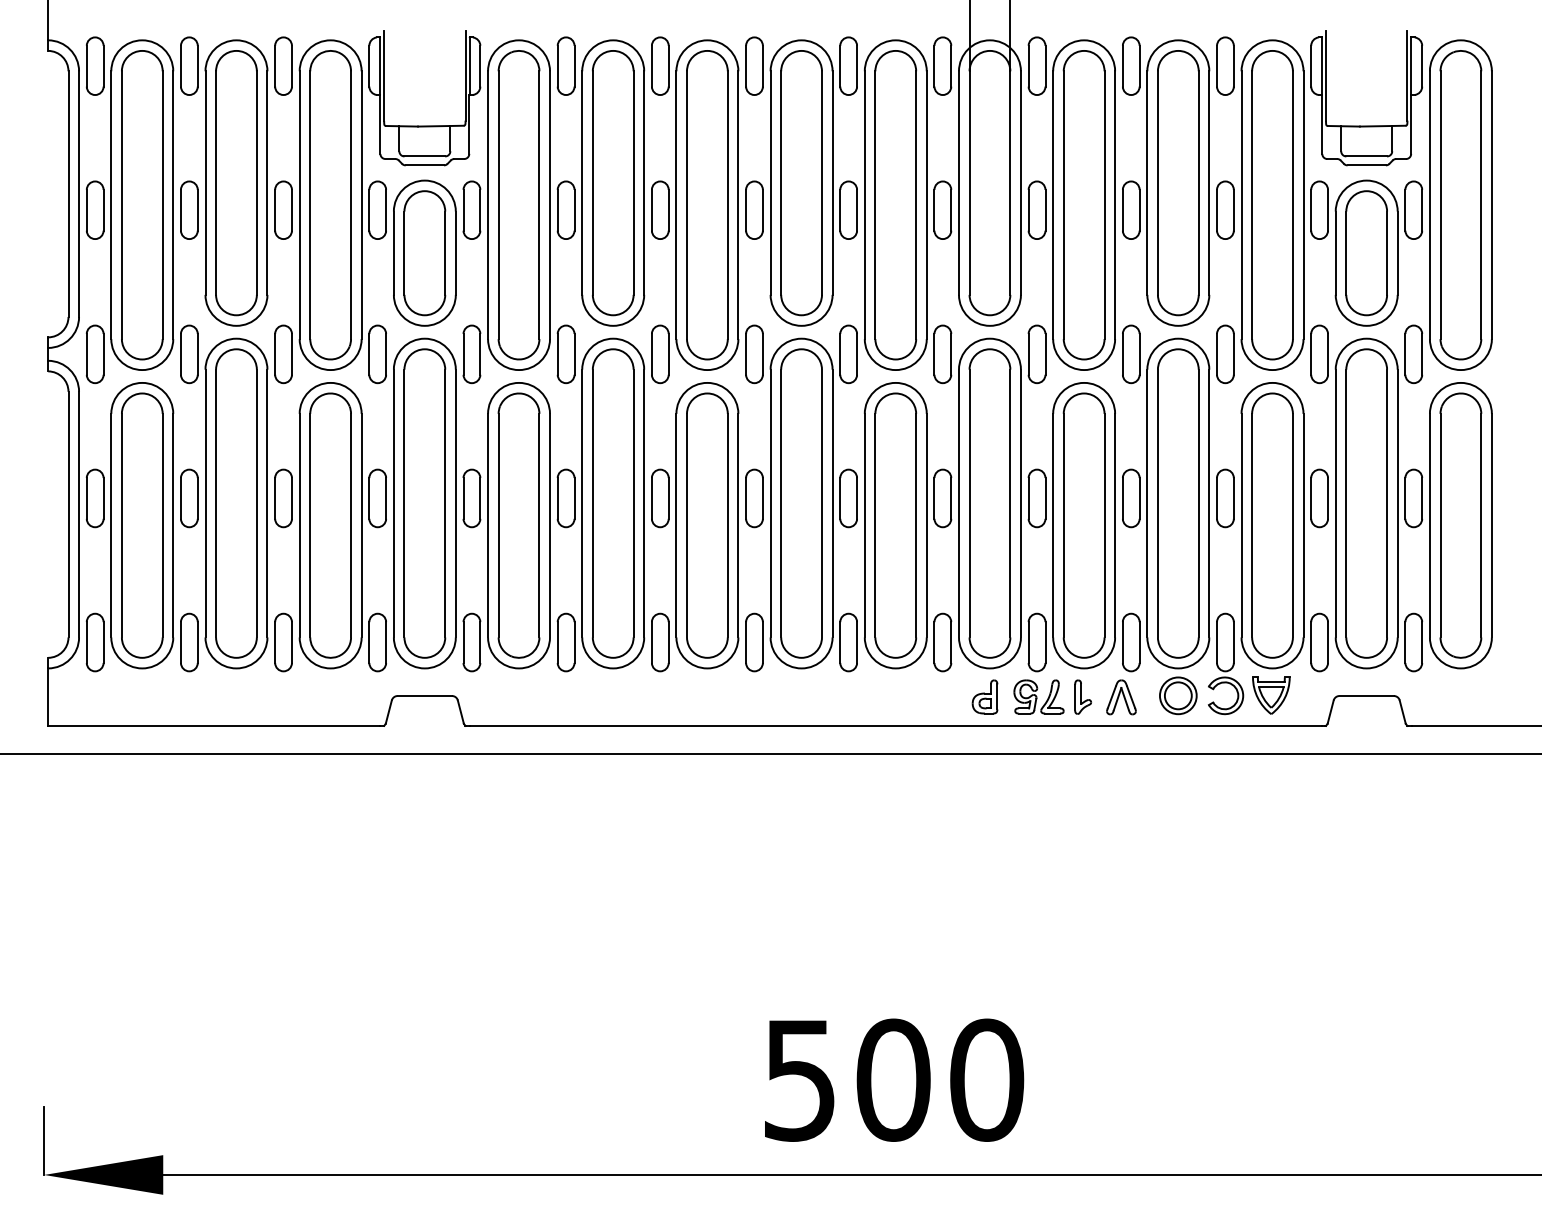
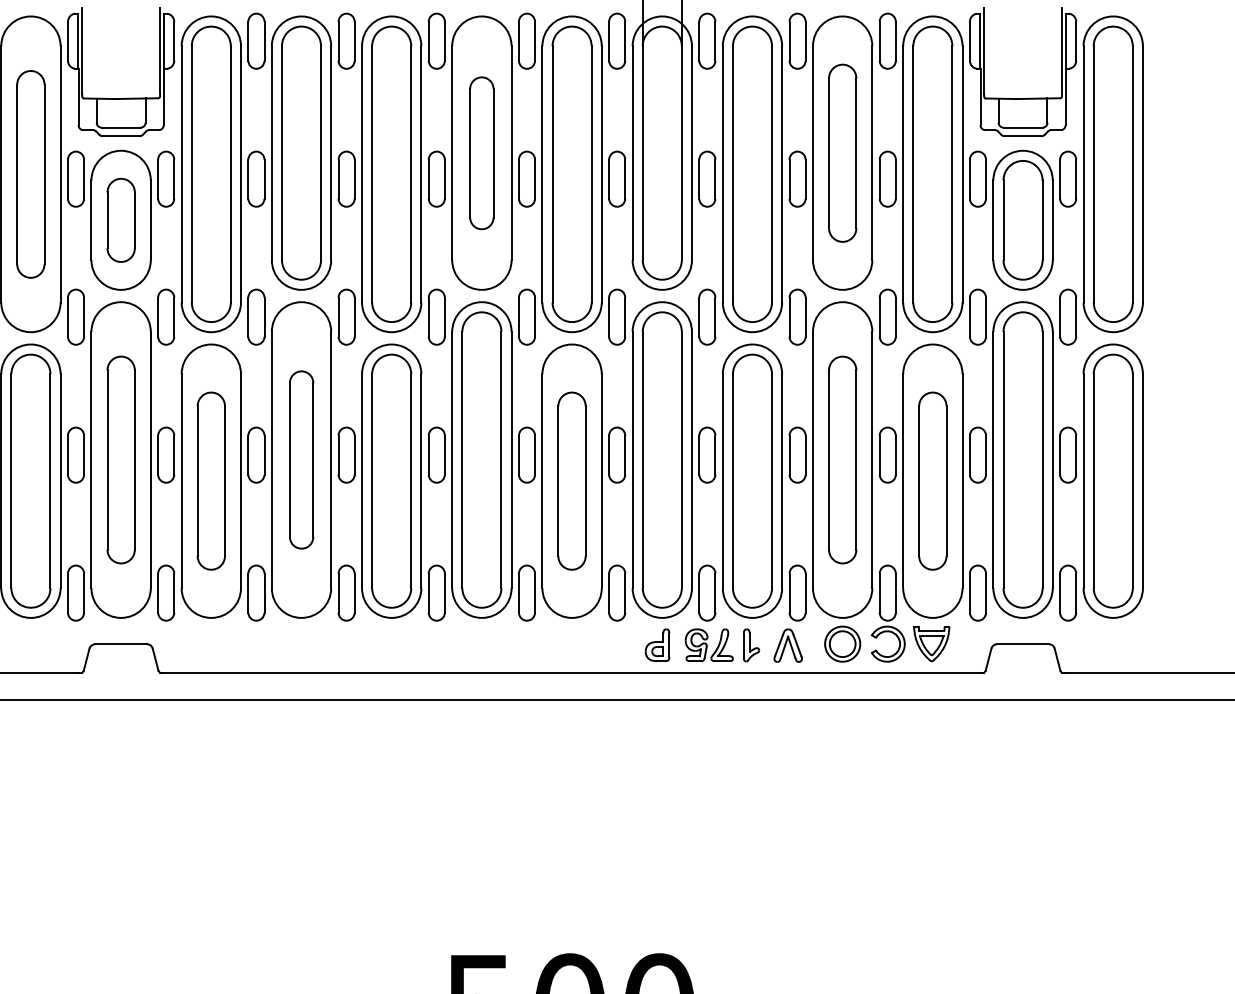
part: (801, 183) -> (481, 153), size x0.6
part: (1178, 183) -> (842, 153), size x0.7
part: (330, 205) -> (30, 174), size x0.7
part: (424, 253) -> (120, 220), size x0.7
part: (424, 503) -> (120, 459), size x0.7
part: (613, 503) -> (301, 459), size x0.6
part: (1178, 503) -> (842, 459), size x0.7
part: (518, 525) -> (210, 481), size x0.7
part: (895, 525) -> (571, 481), size x0.7
part: (1272, 525) -> (932, 481), size x0.7

